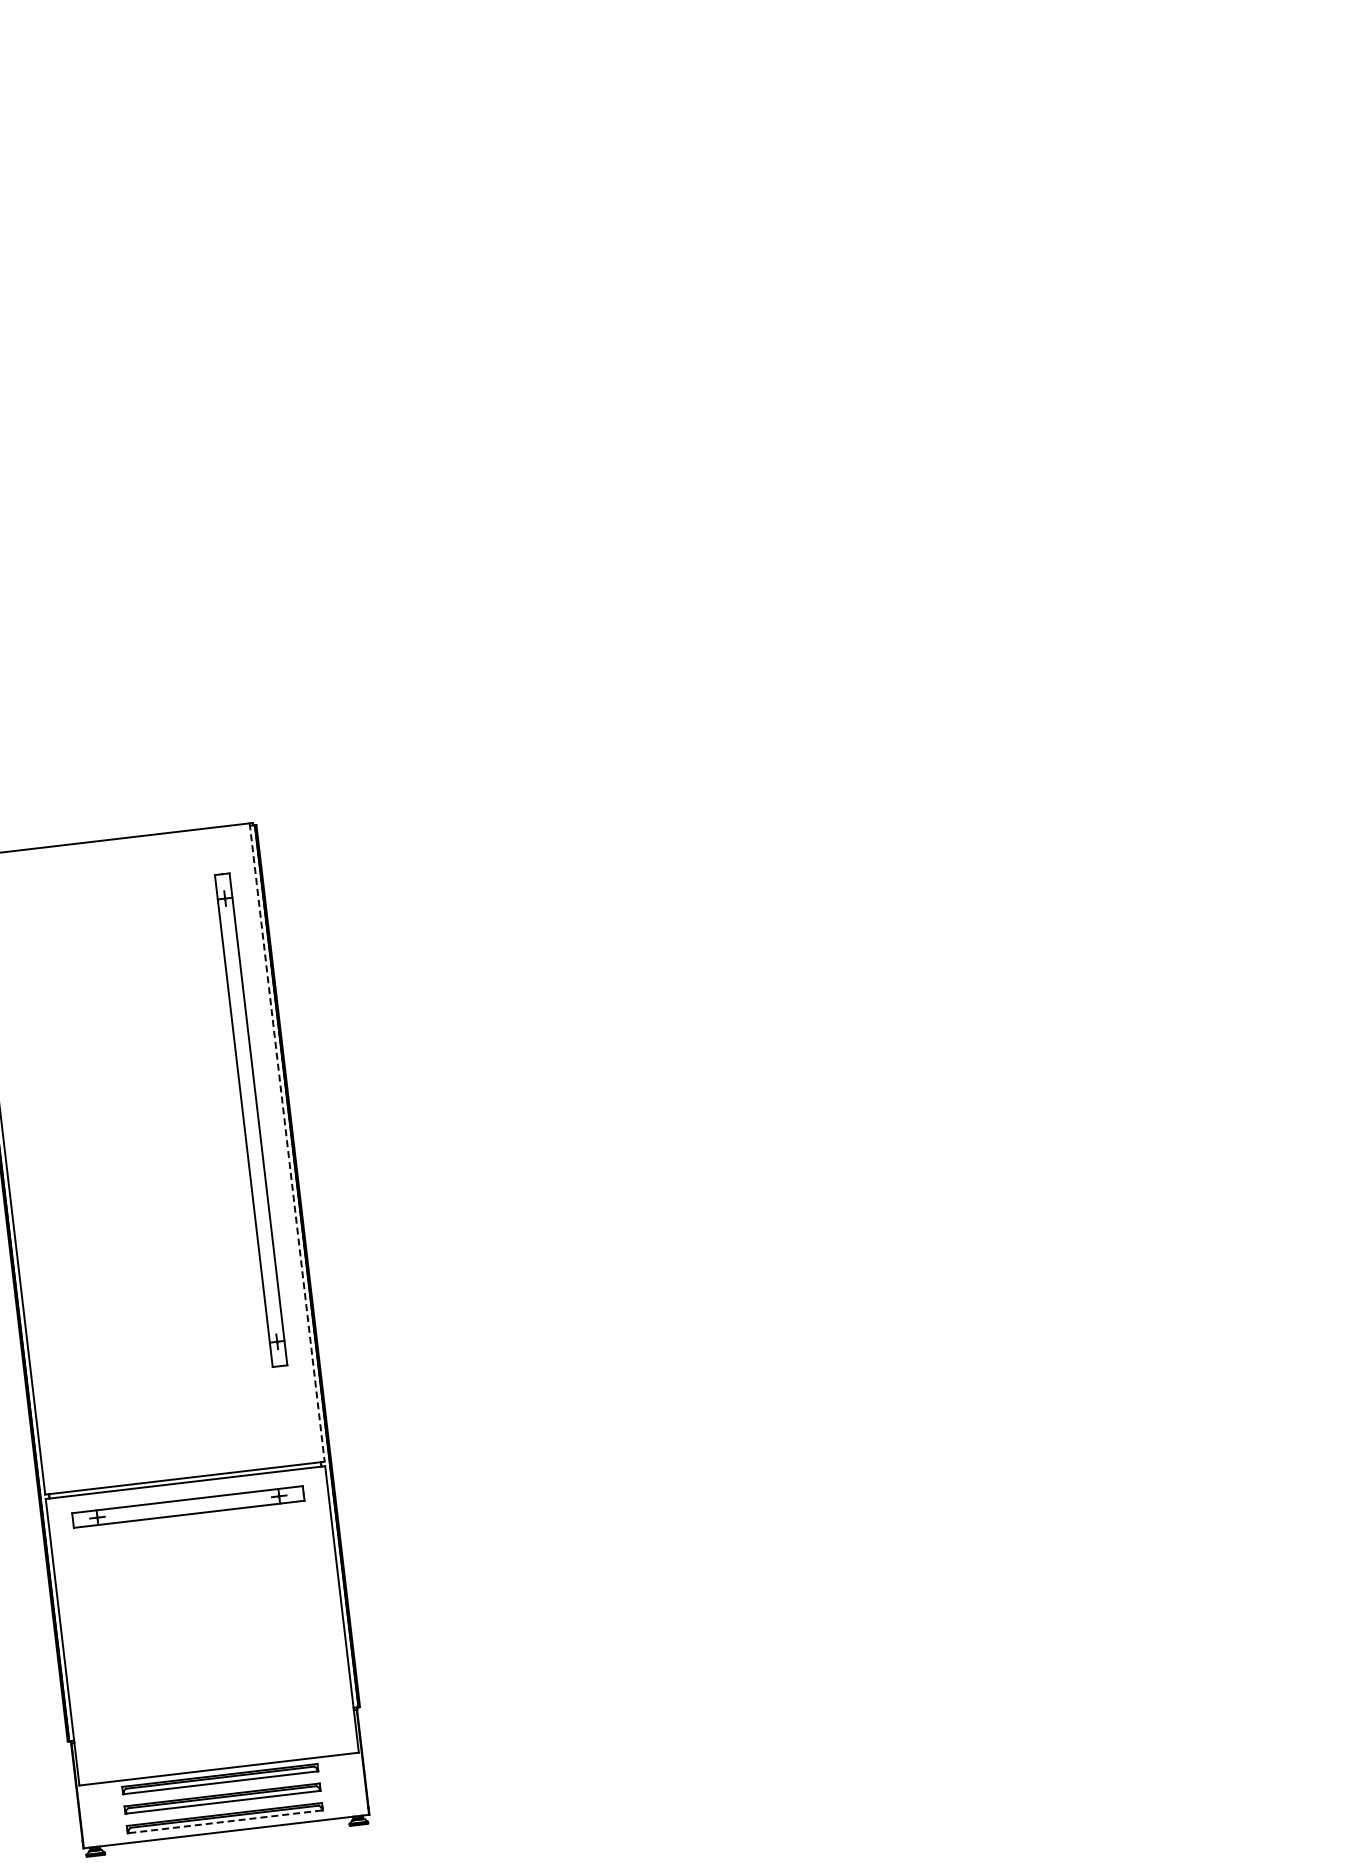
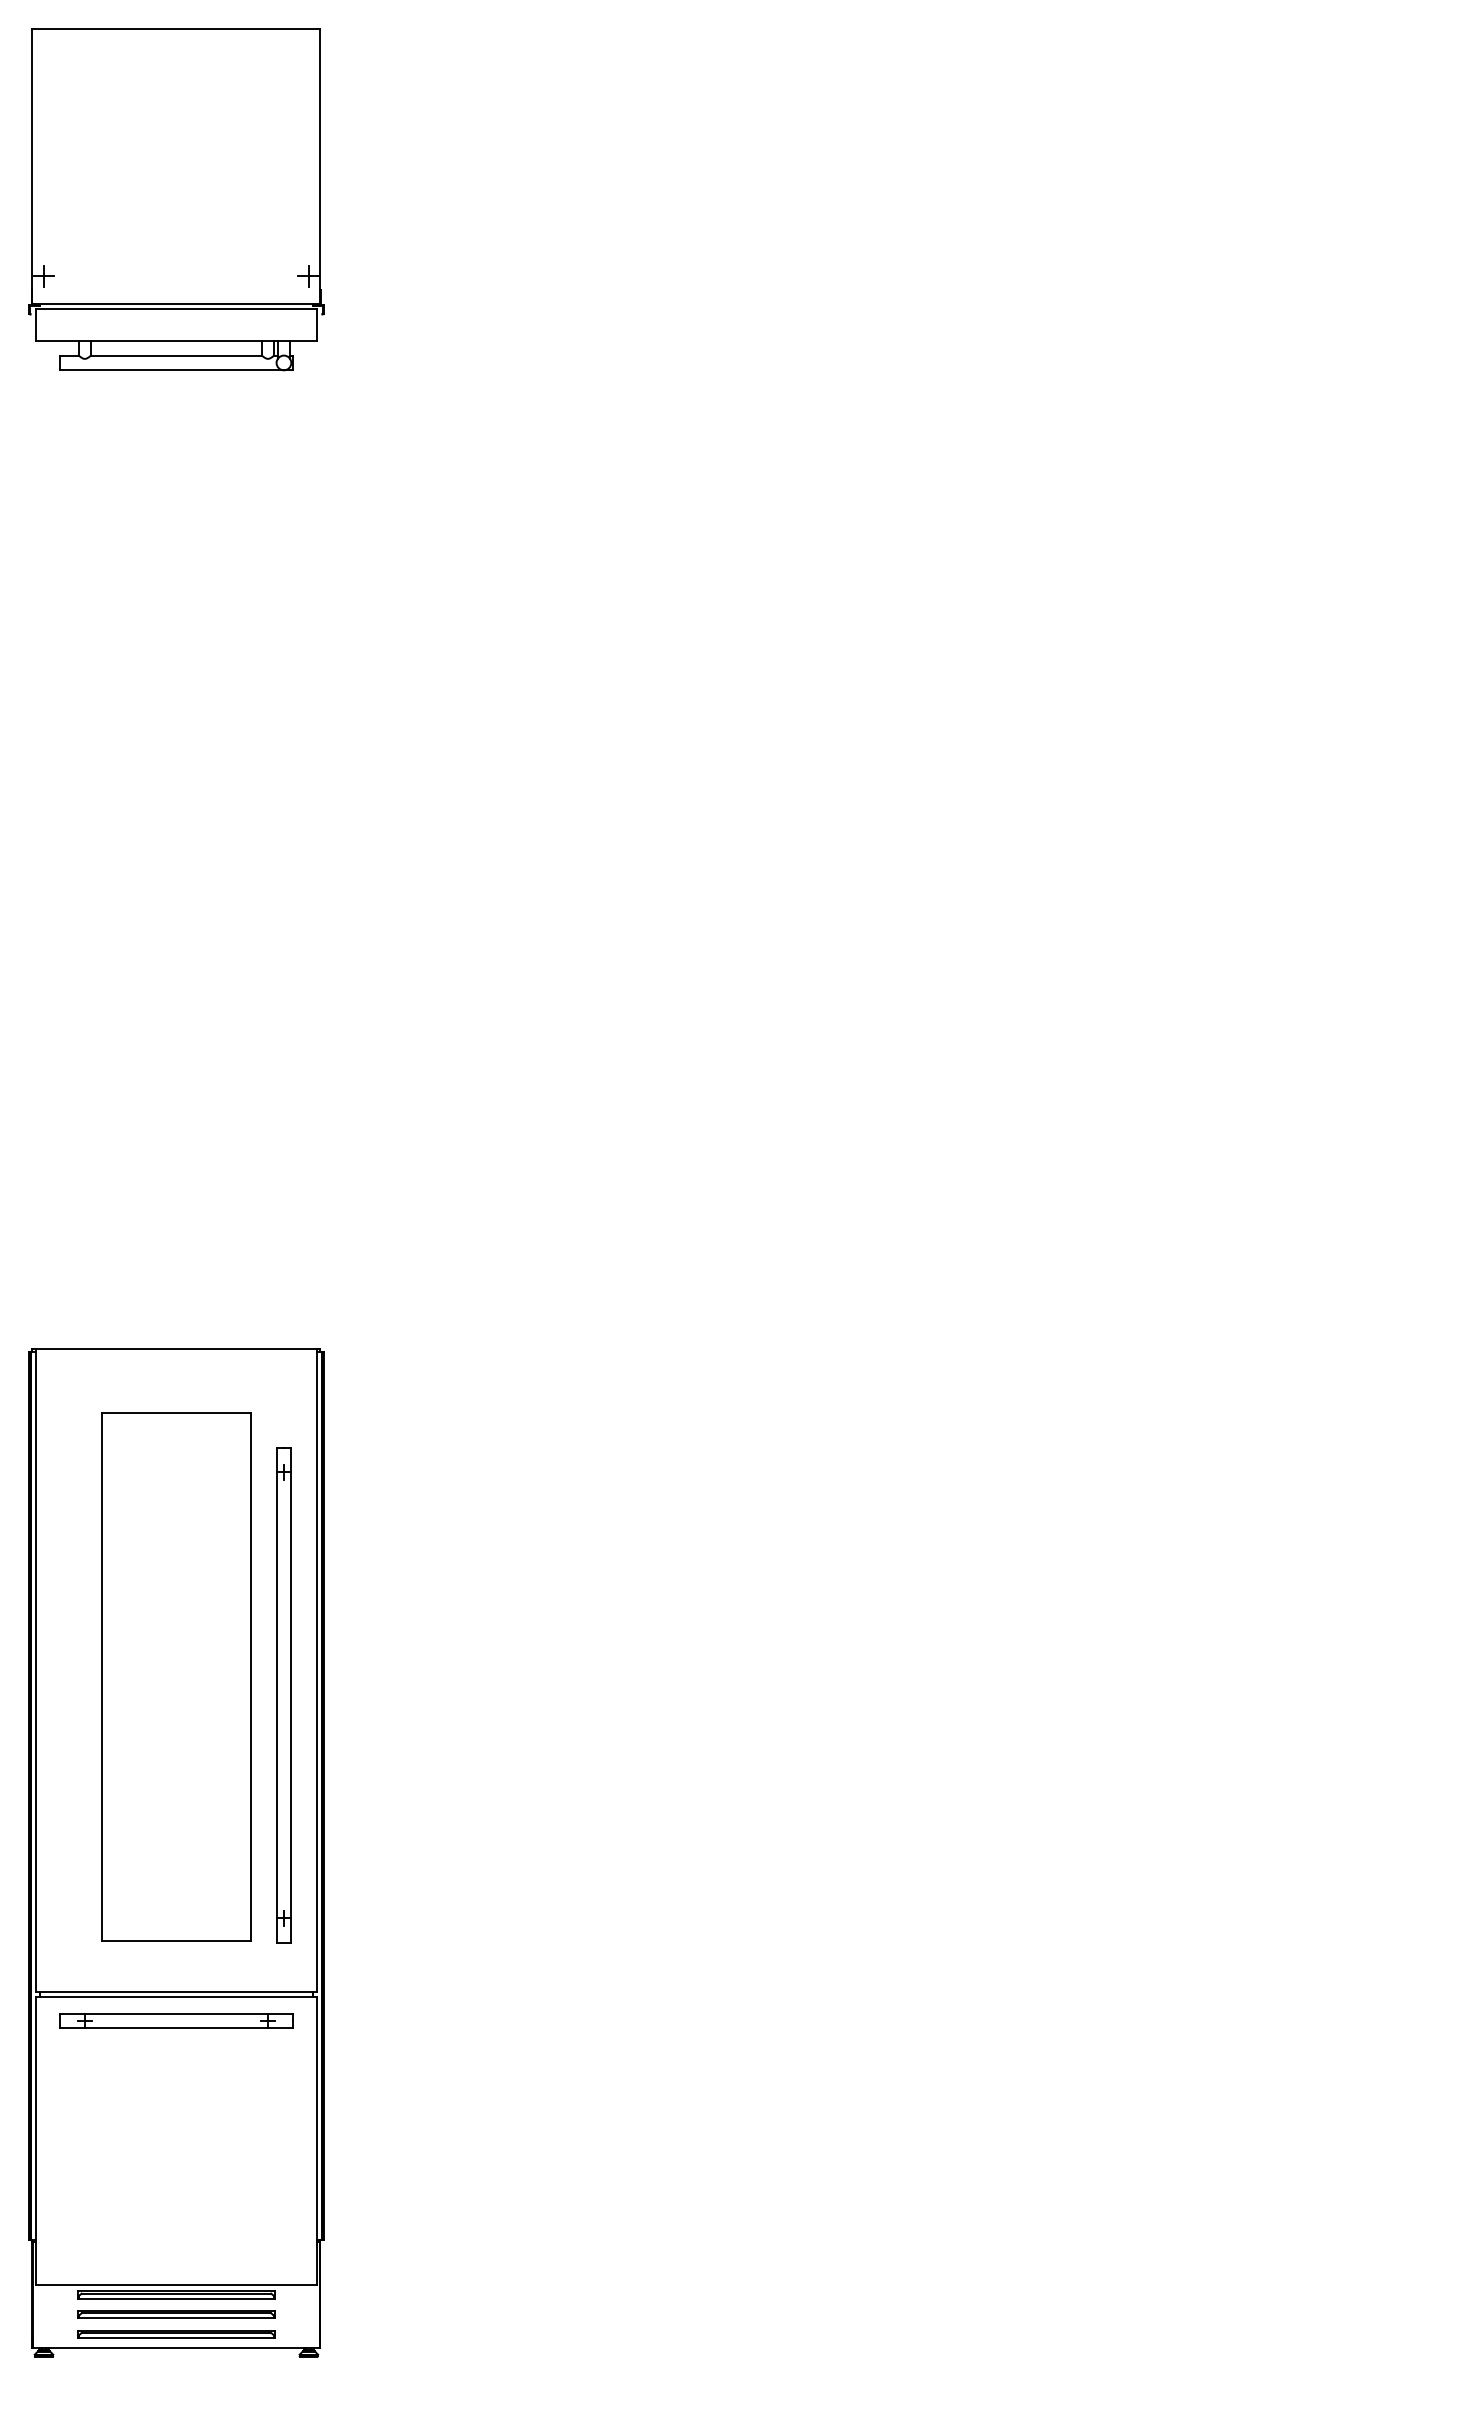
part: (250, 1120) -> (283, 1695), moved
line: (287, 1143) -> (317, 1671), dashed -> solid
part: (148, 1164) -> (176, 1676), added
line: (224, 1822) -> (175, 2338), dashed -> solid

